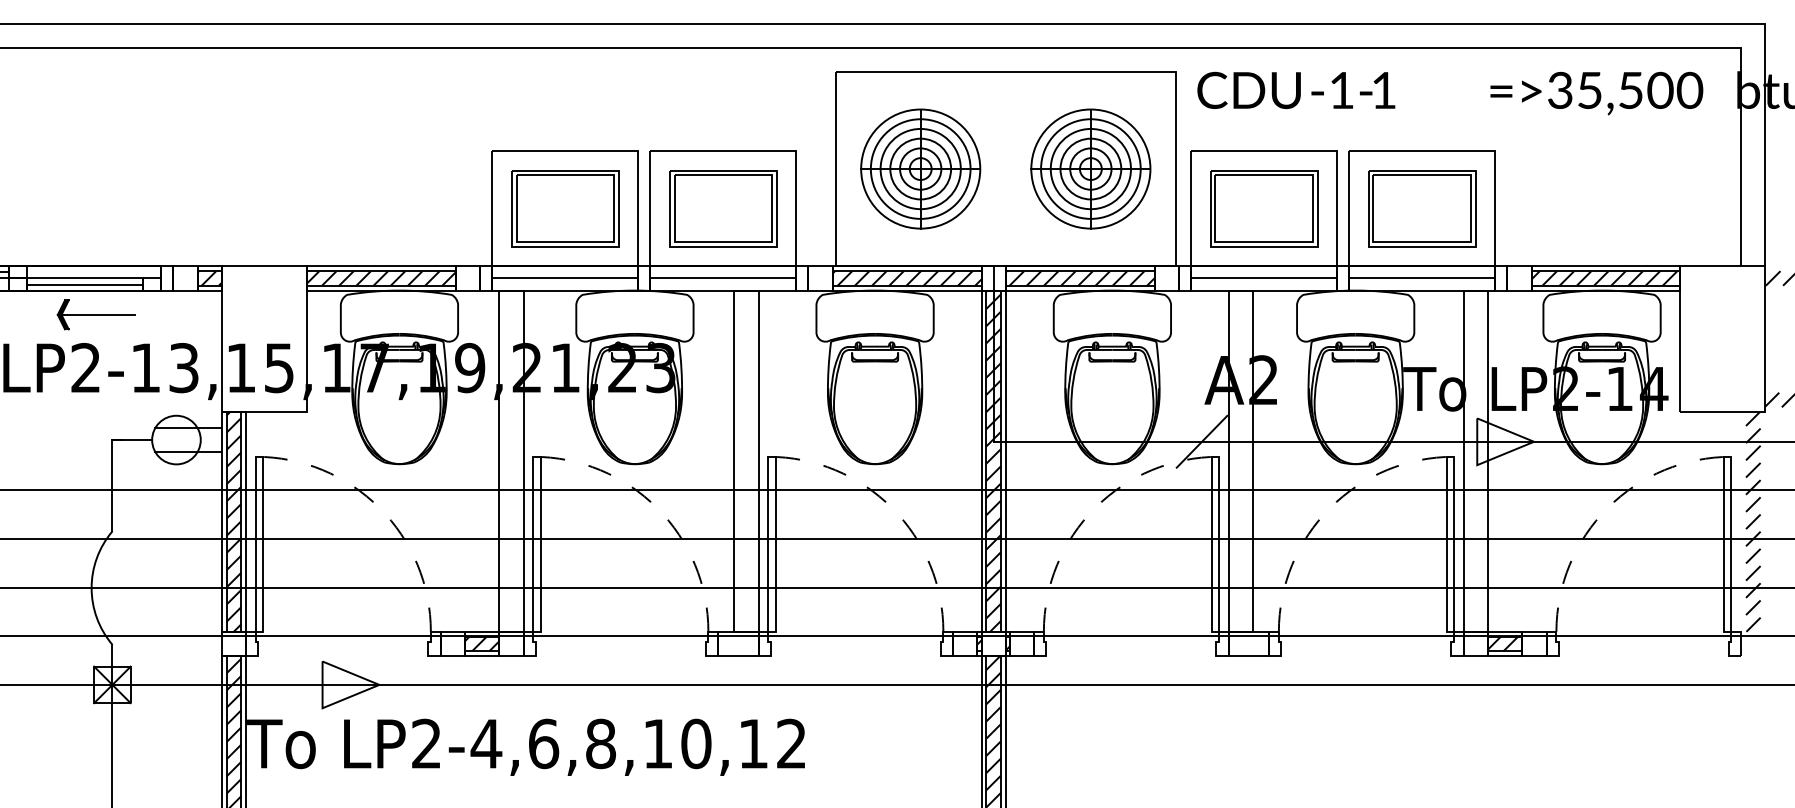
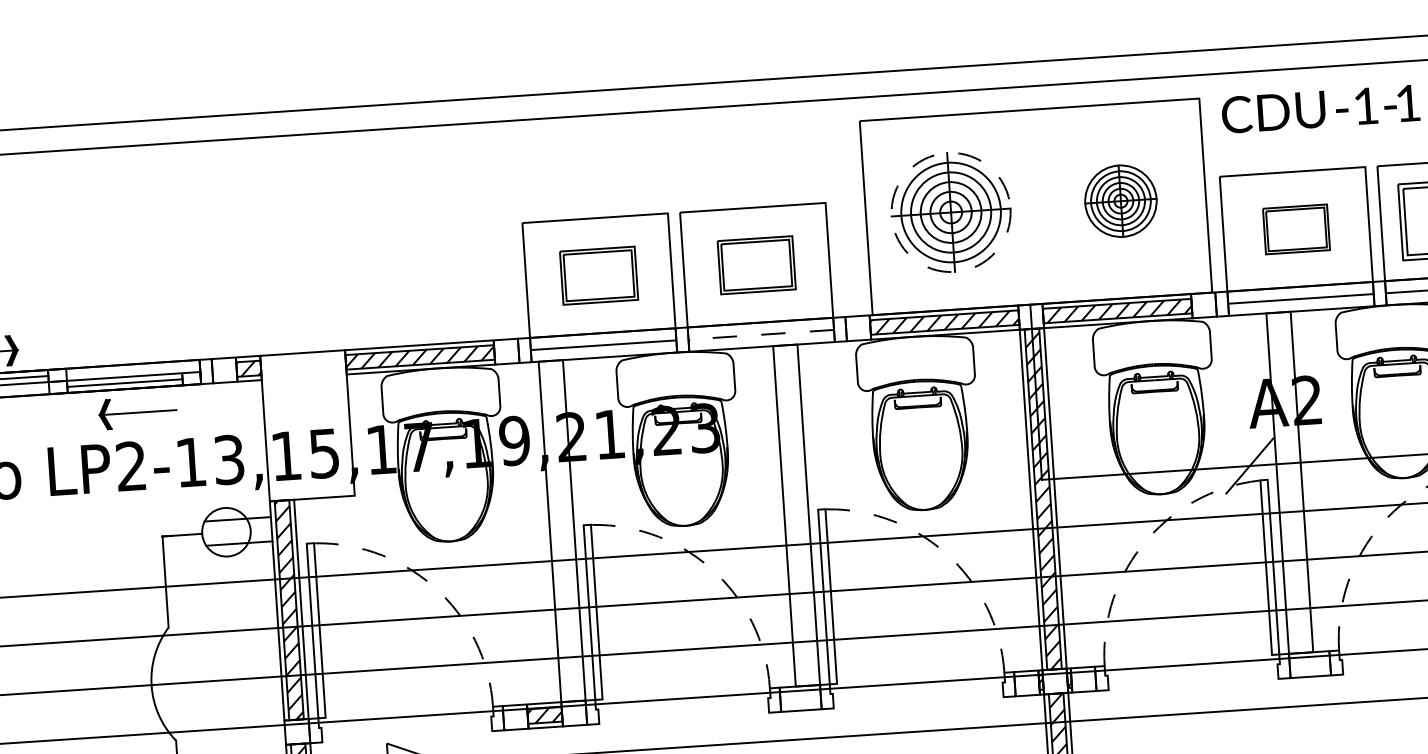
circle: (920, 168) -> (950, 211), solid -> dashed
part: (1090, 168) -> (1120, 200), size x0.6
part: (565, 208) -> (599, 275), size x0.7
part: (723, 208) -> (756, 264), size x0.7
part: (1264, 208) -> (1296, 229), size x0.6
line: (723, 278) -> (761, 334), solid -> dashed

